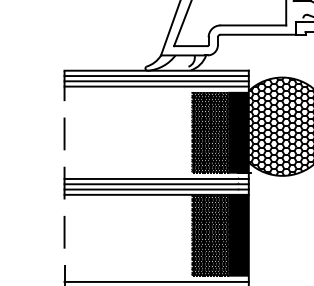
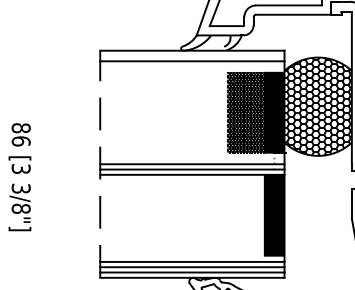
line: (156, 76) -> (192, 56), removed
line: (156, 86) -> (192, 66), removed
line: (156, 178) -> (192, 158), removed
hatch: (209, 235) -> (245, 215), removed

